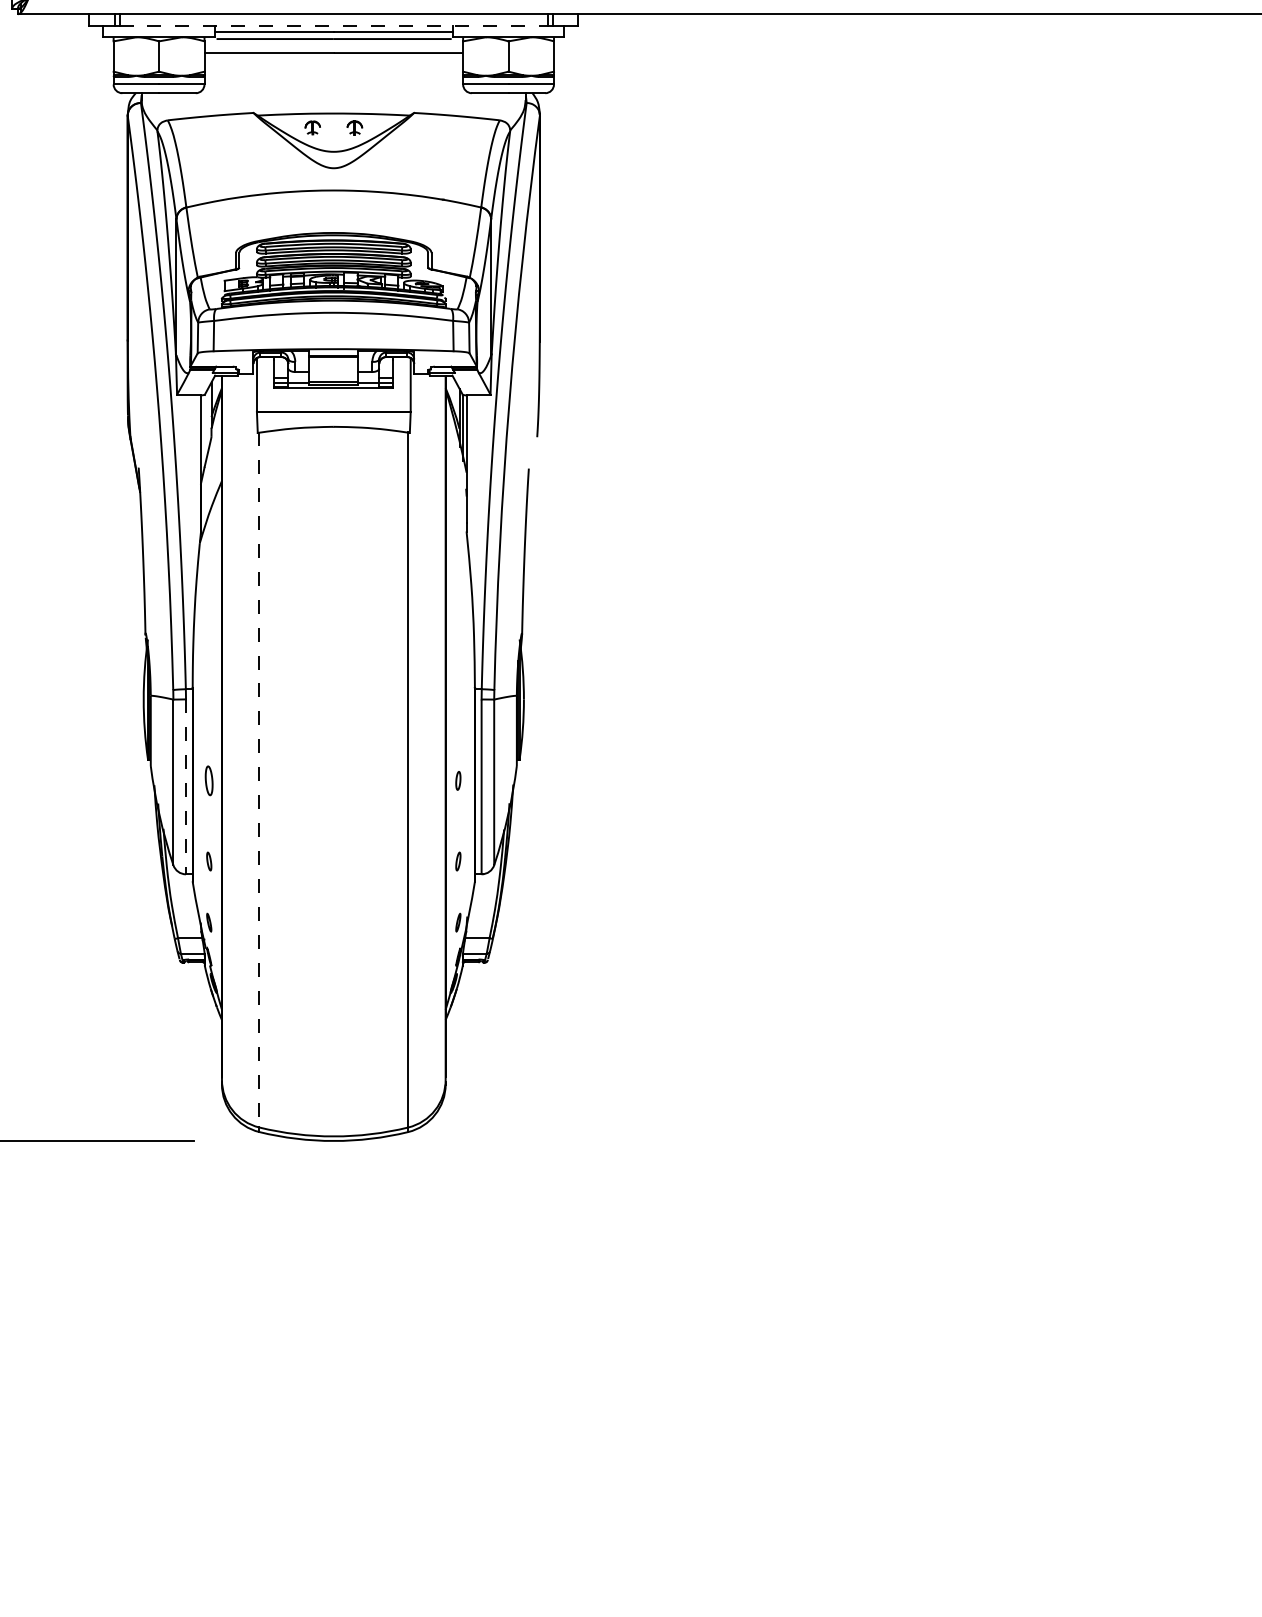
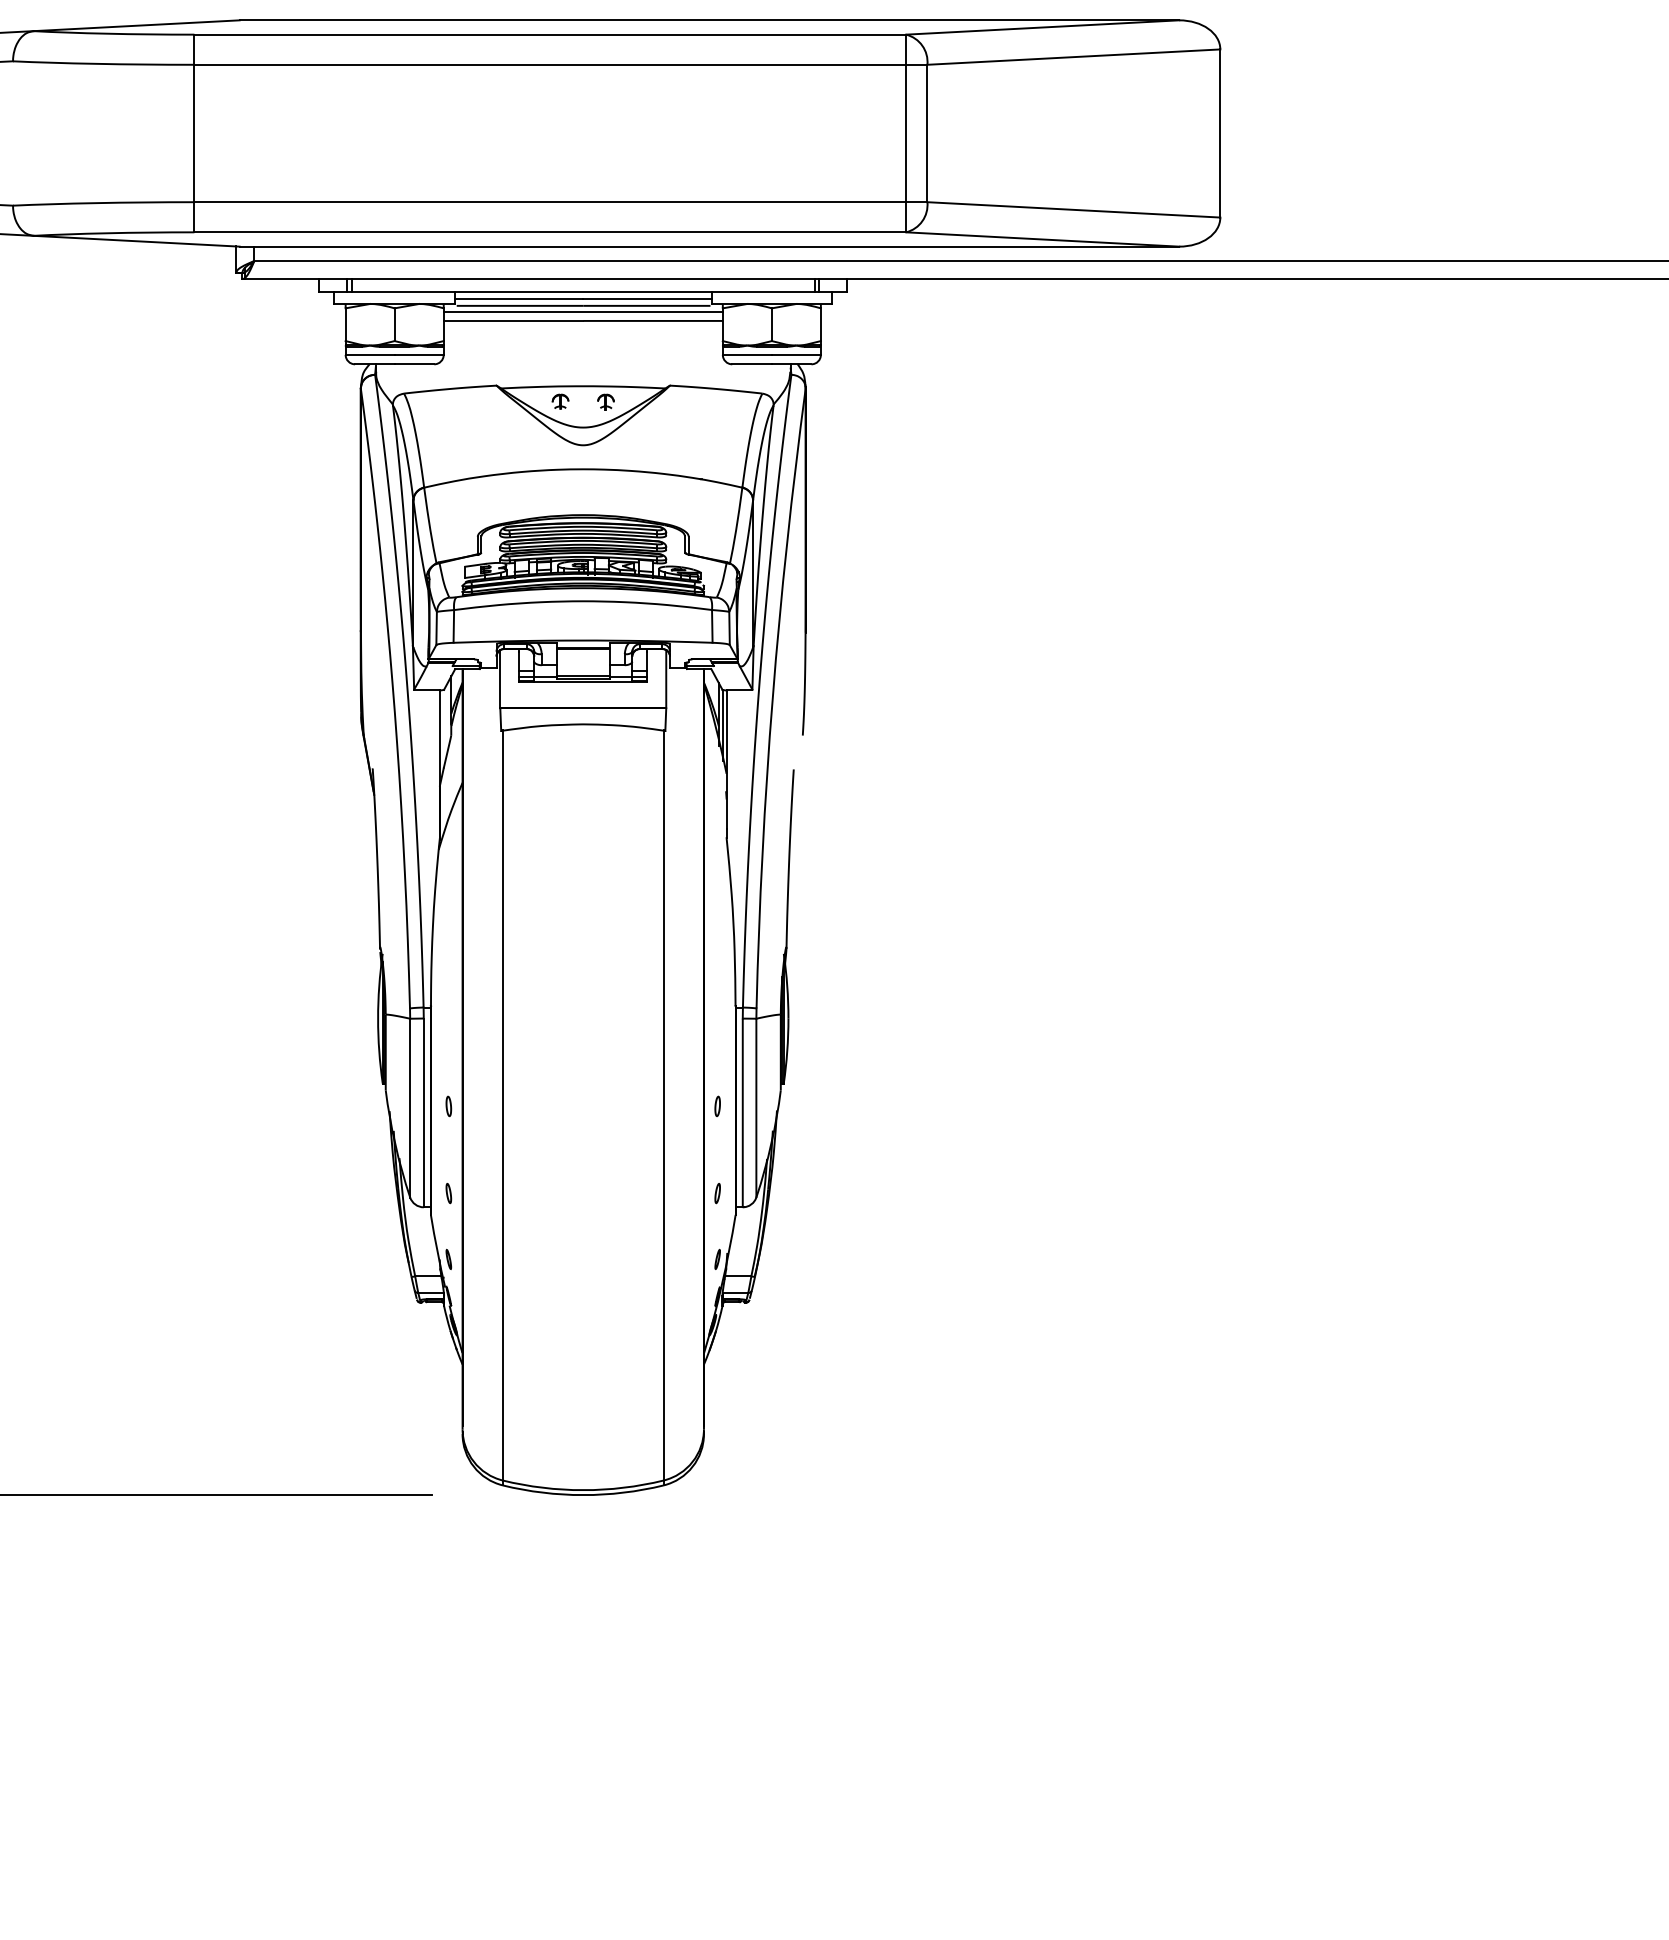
line: (334, 25) -> (583, 291), dashed -> solid
line: (333, 44) -> (582, 311), added
line: (258, 779) -> (502, 1105), dashed -> solid
part: (208, 780) -> (448, 1106), size x0.62
line: (185, 787) -> (423, 1113), dashed -> solid

